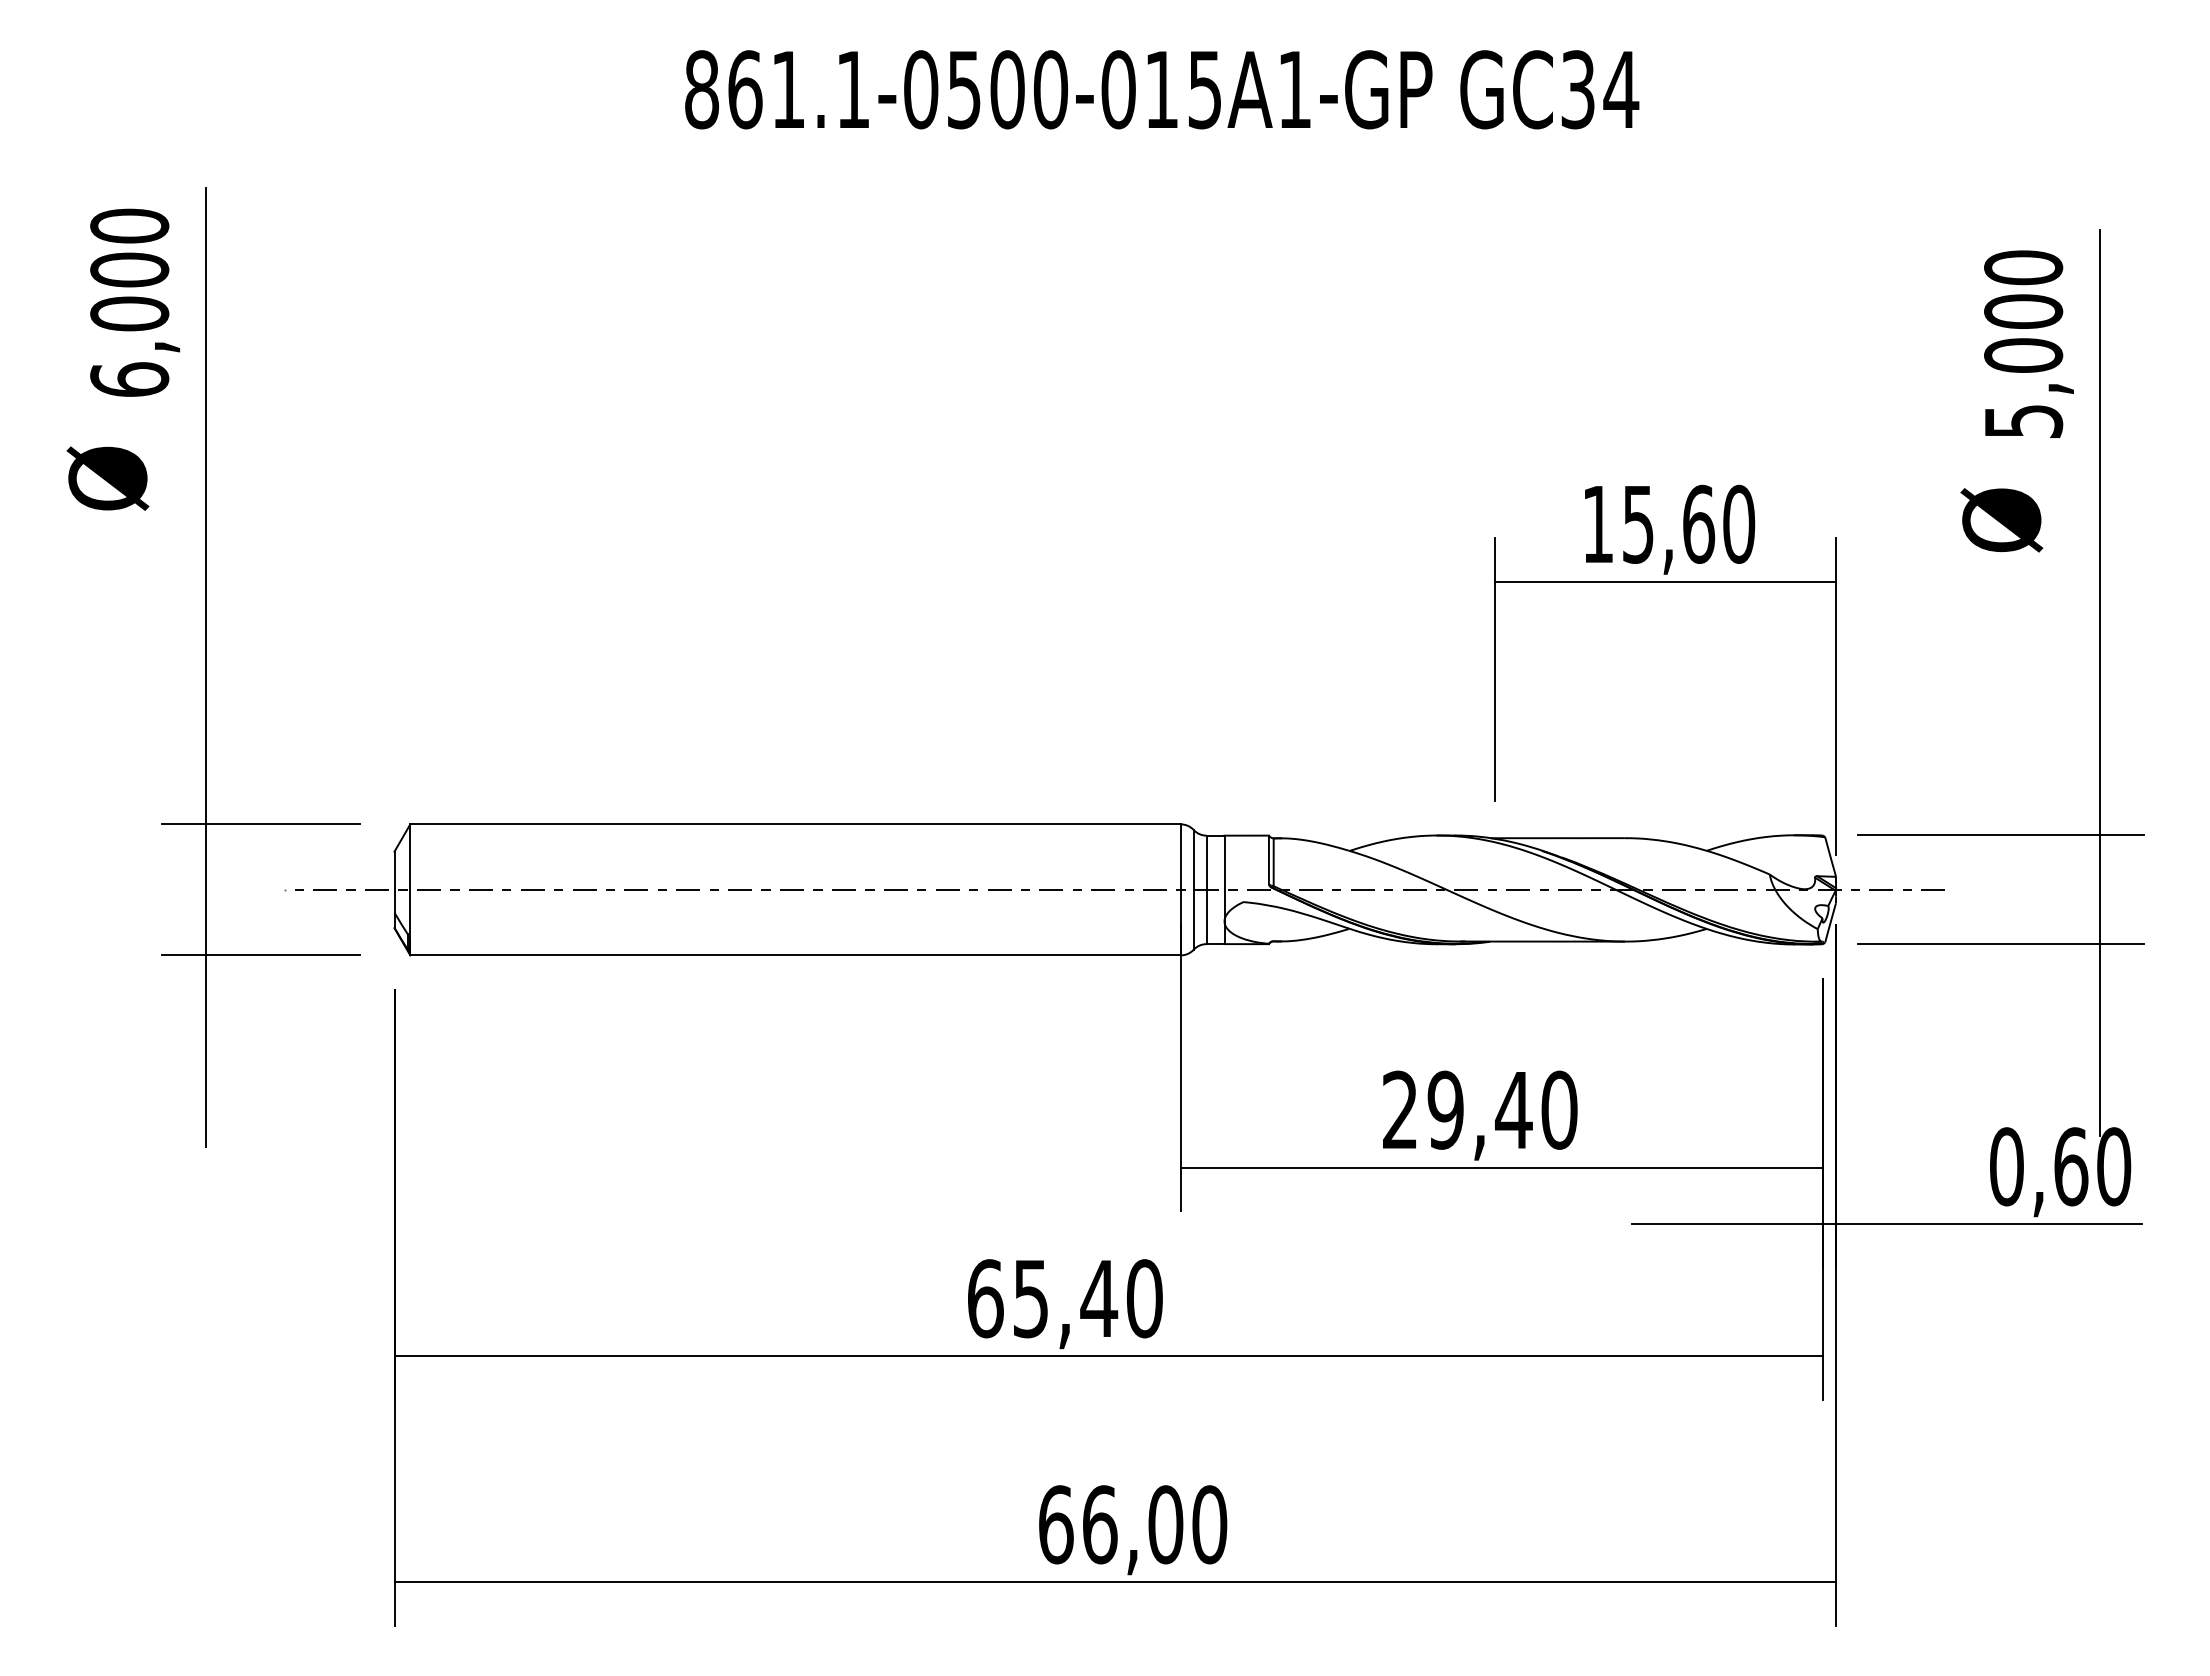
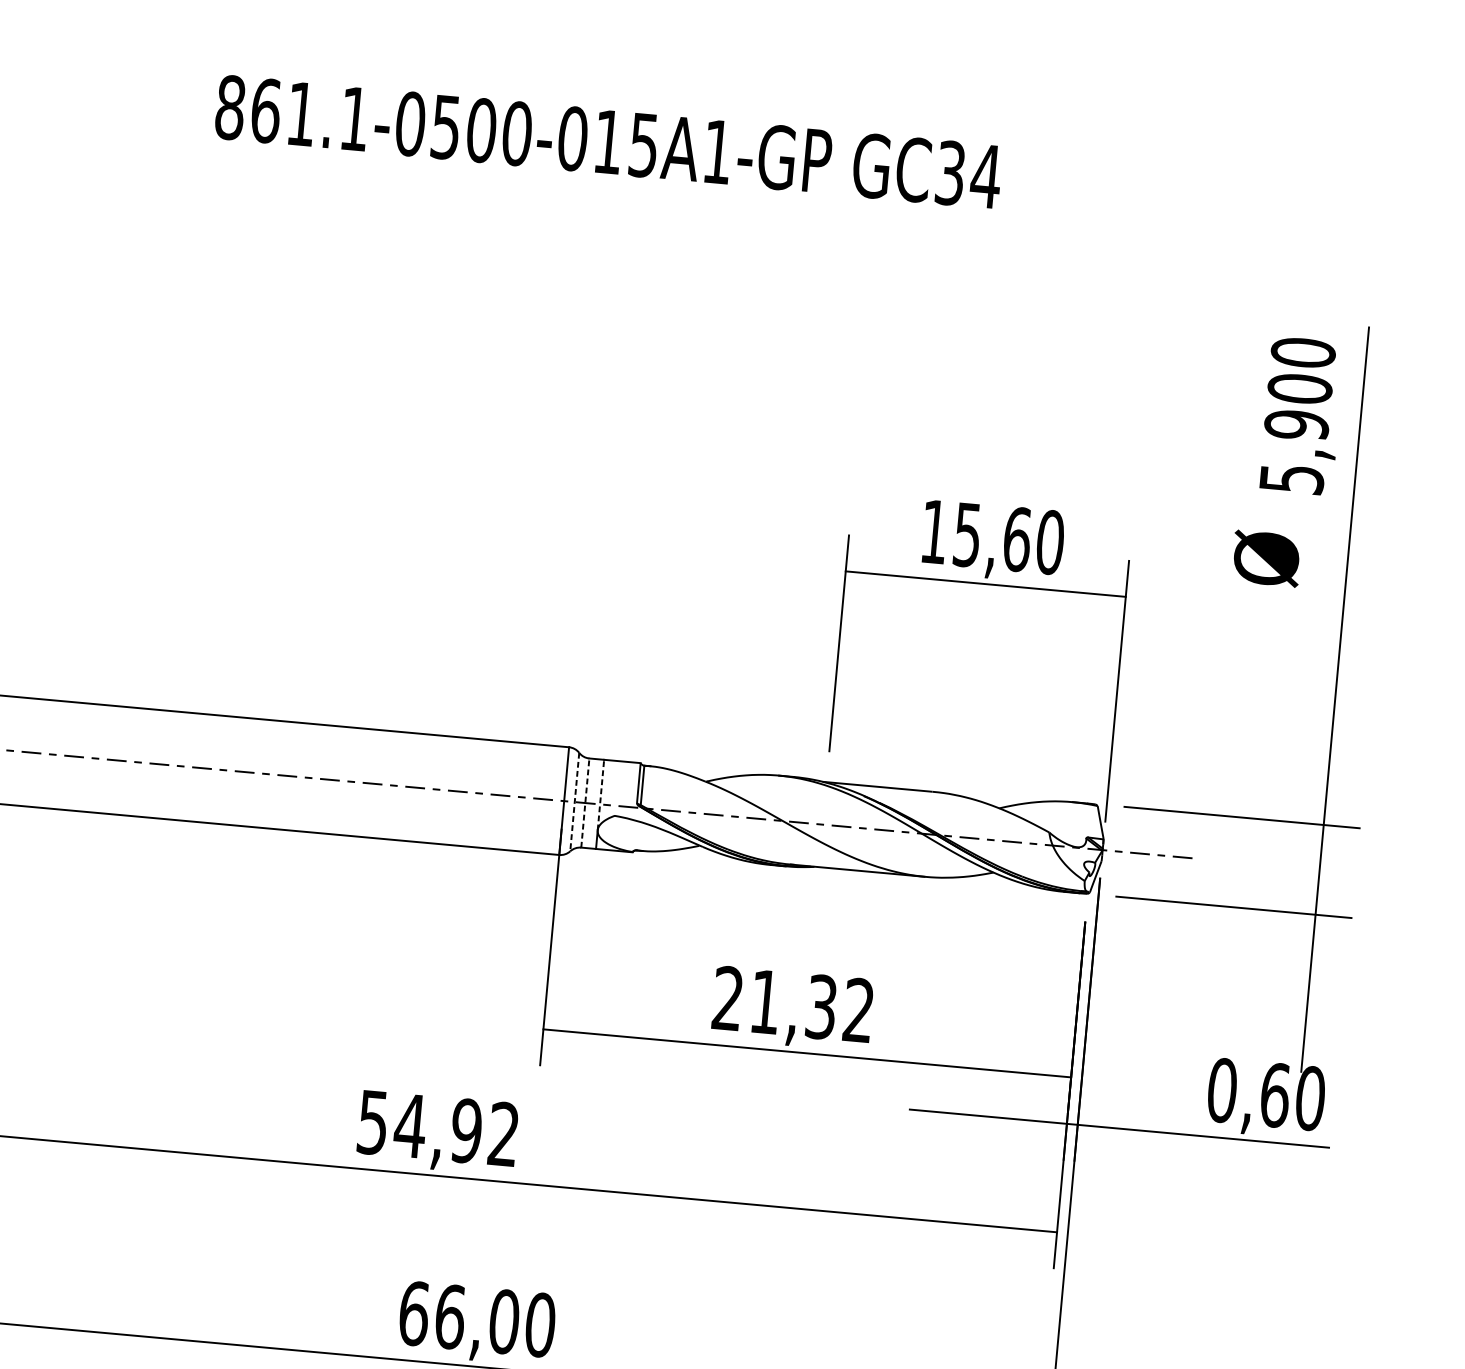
text: (2023, 355) -> (1296, 424), 5,000 -> 5,900
line: (1224, 878) -> (600, 795), solid -> dashed
line: (1193, 889) -> (574, 801), solid -> dashed
line: (1206, 889) -> (585, 802), solid -> dashed
text: (1502, 1109) -> (812, 1005), 29,40 -> 21,32
text: (1065, 1298) -> (438, 1128), 65,40 -> 54,92

